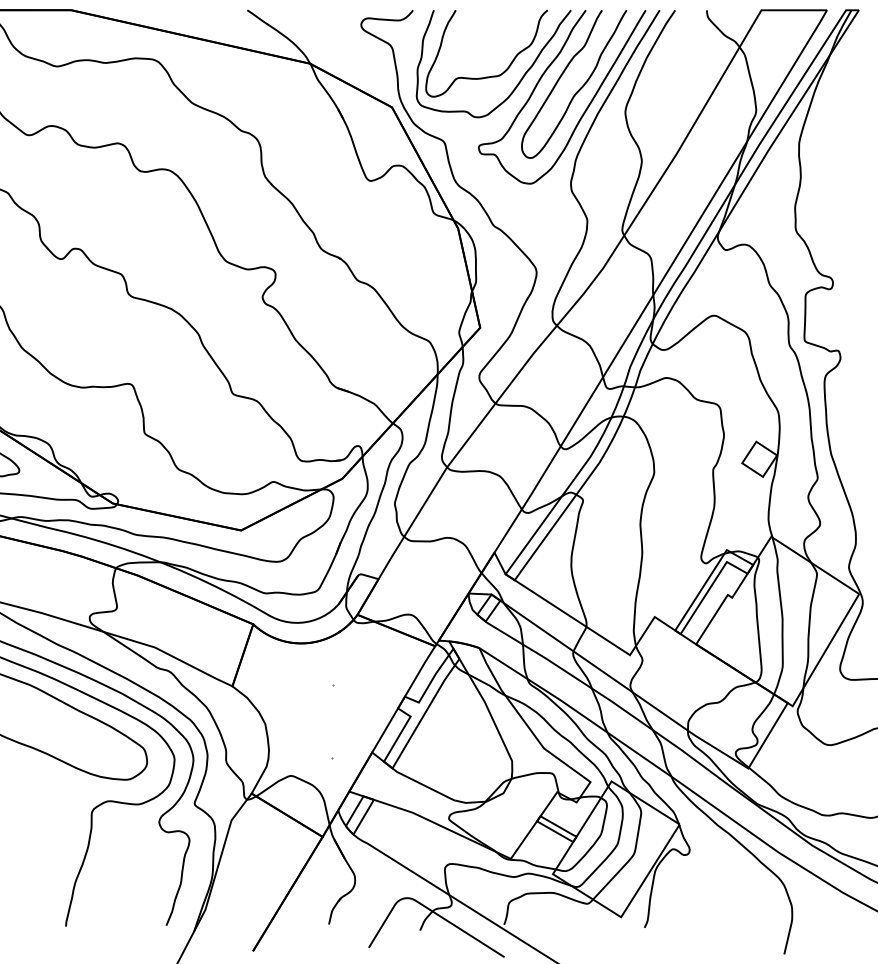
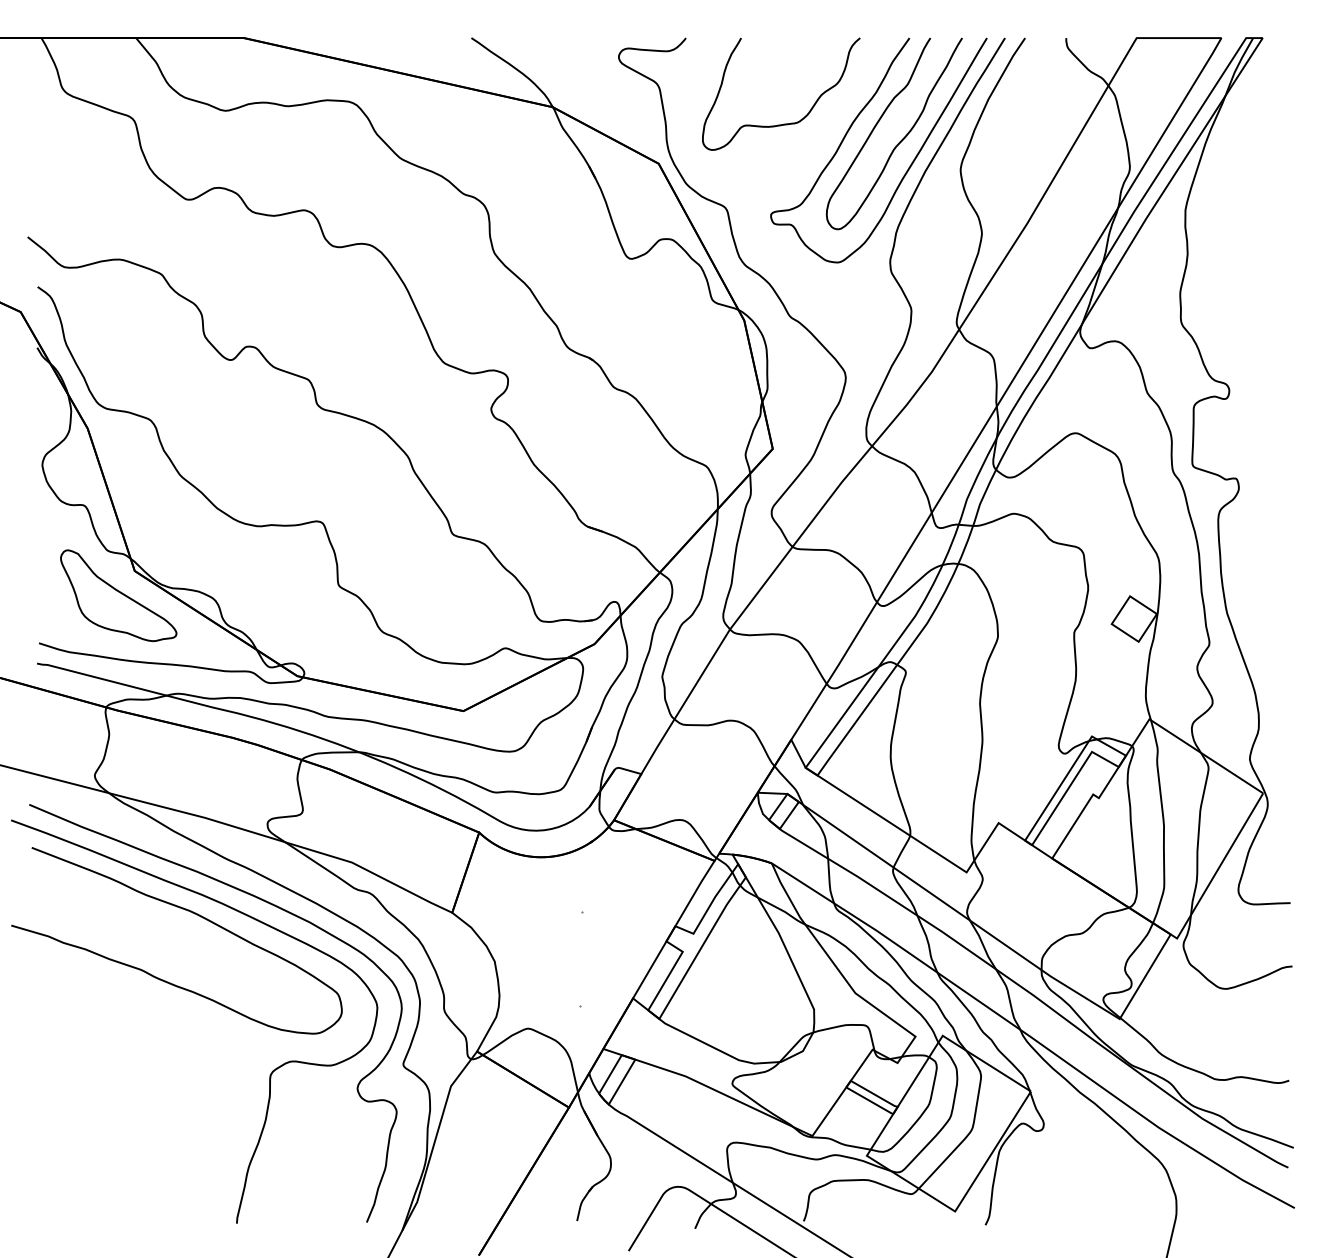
curve: (518, 82) -> (822, 131), removed

